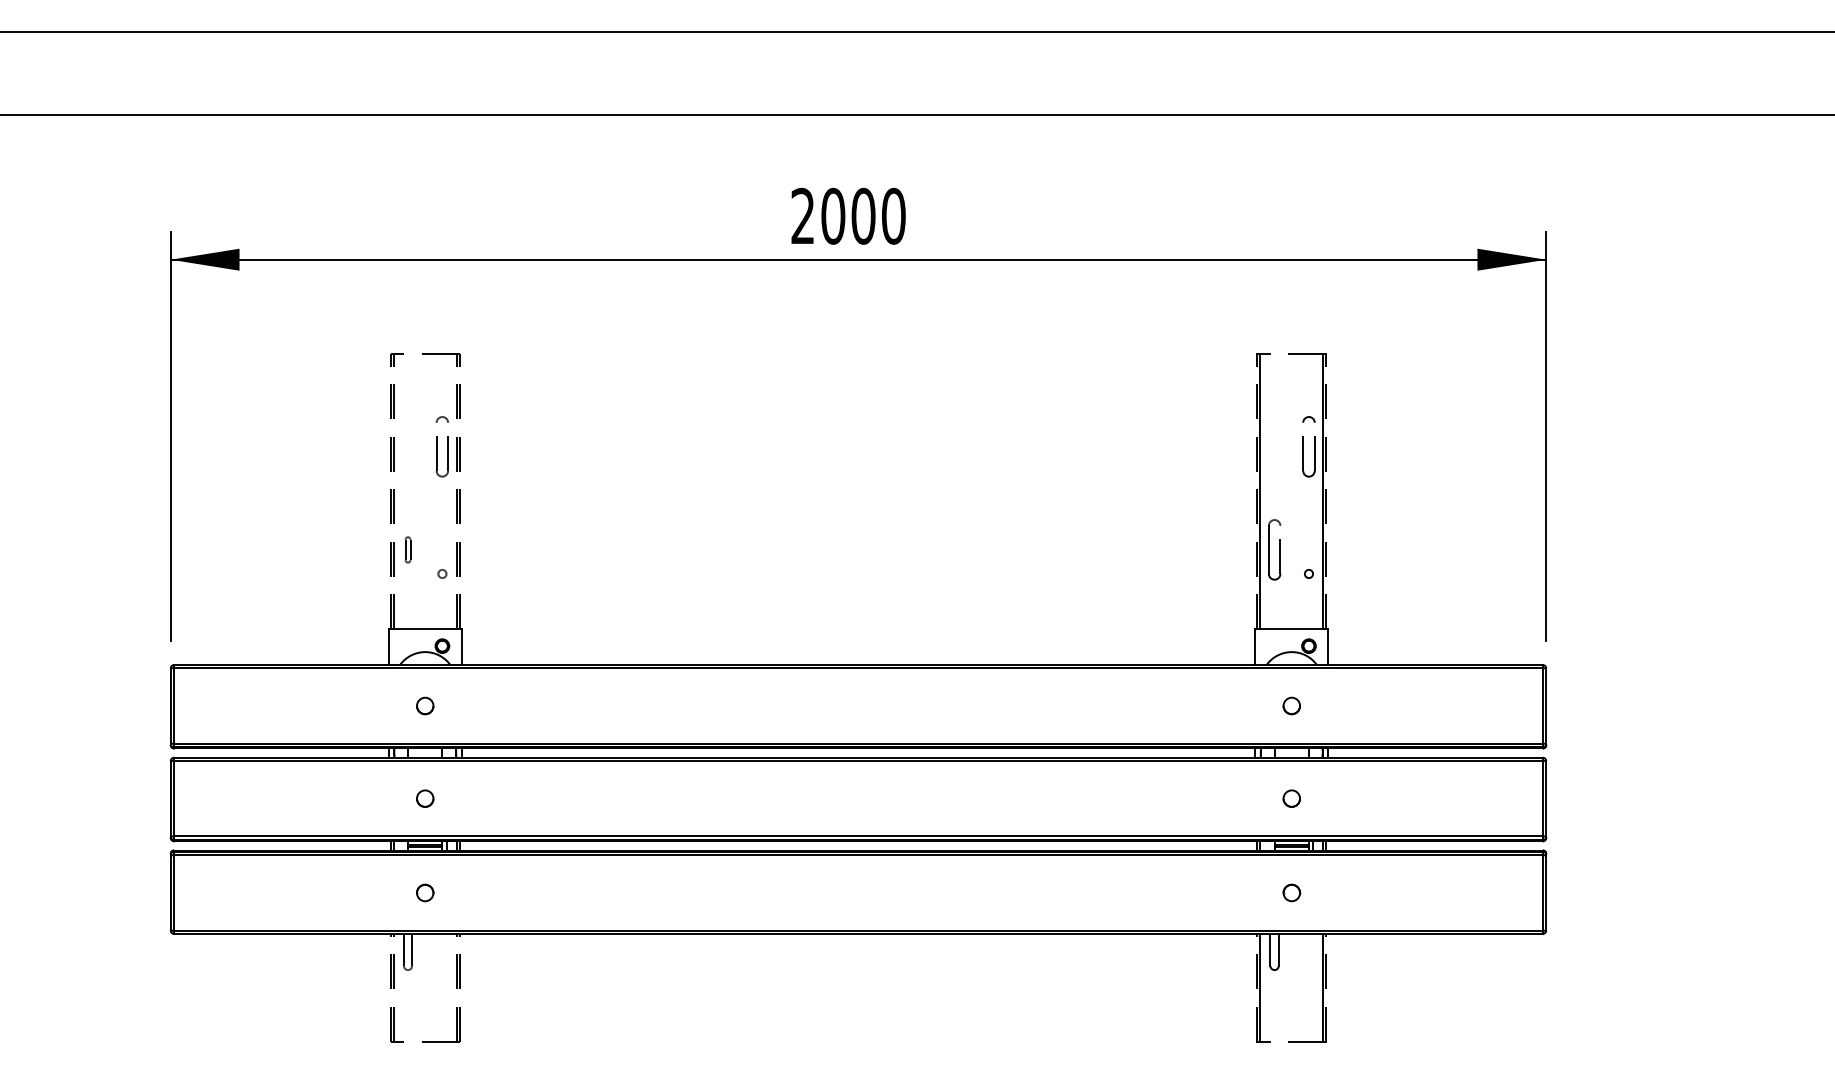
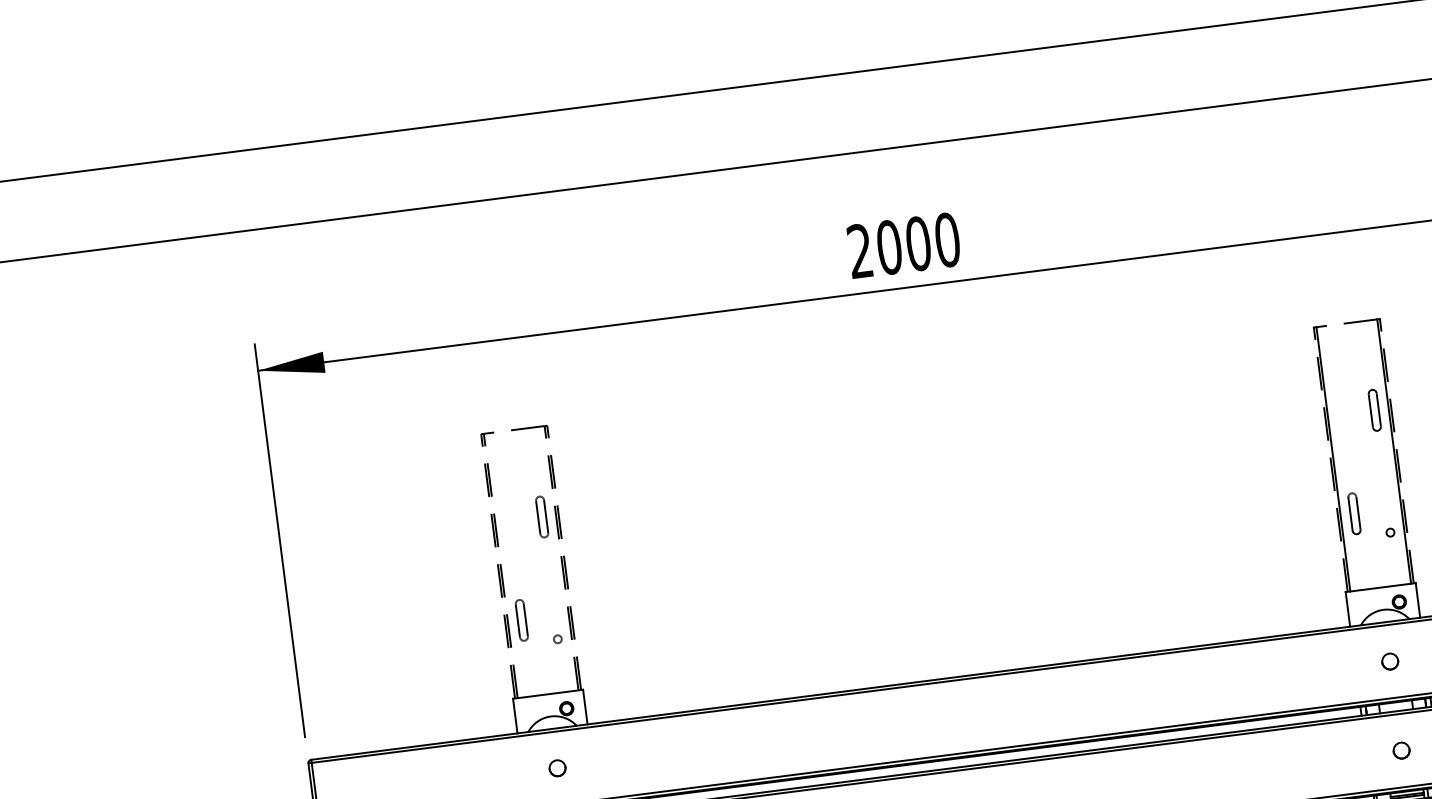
part: (442, 446) -> (542, 516), size x0.71
part: (1308, 446) -> (1374, 410), size x0.71
part: (407, 549) -> (521, 620), size x1.67
part: (1274, 549) -> (1354, 513), size x0.71

